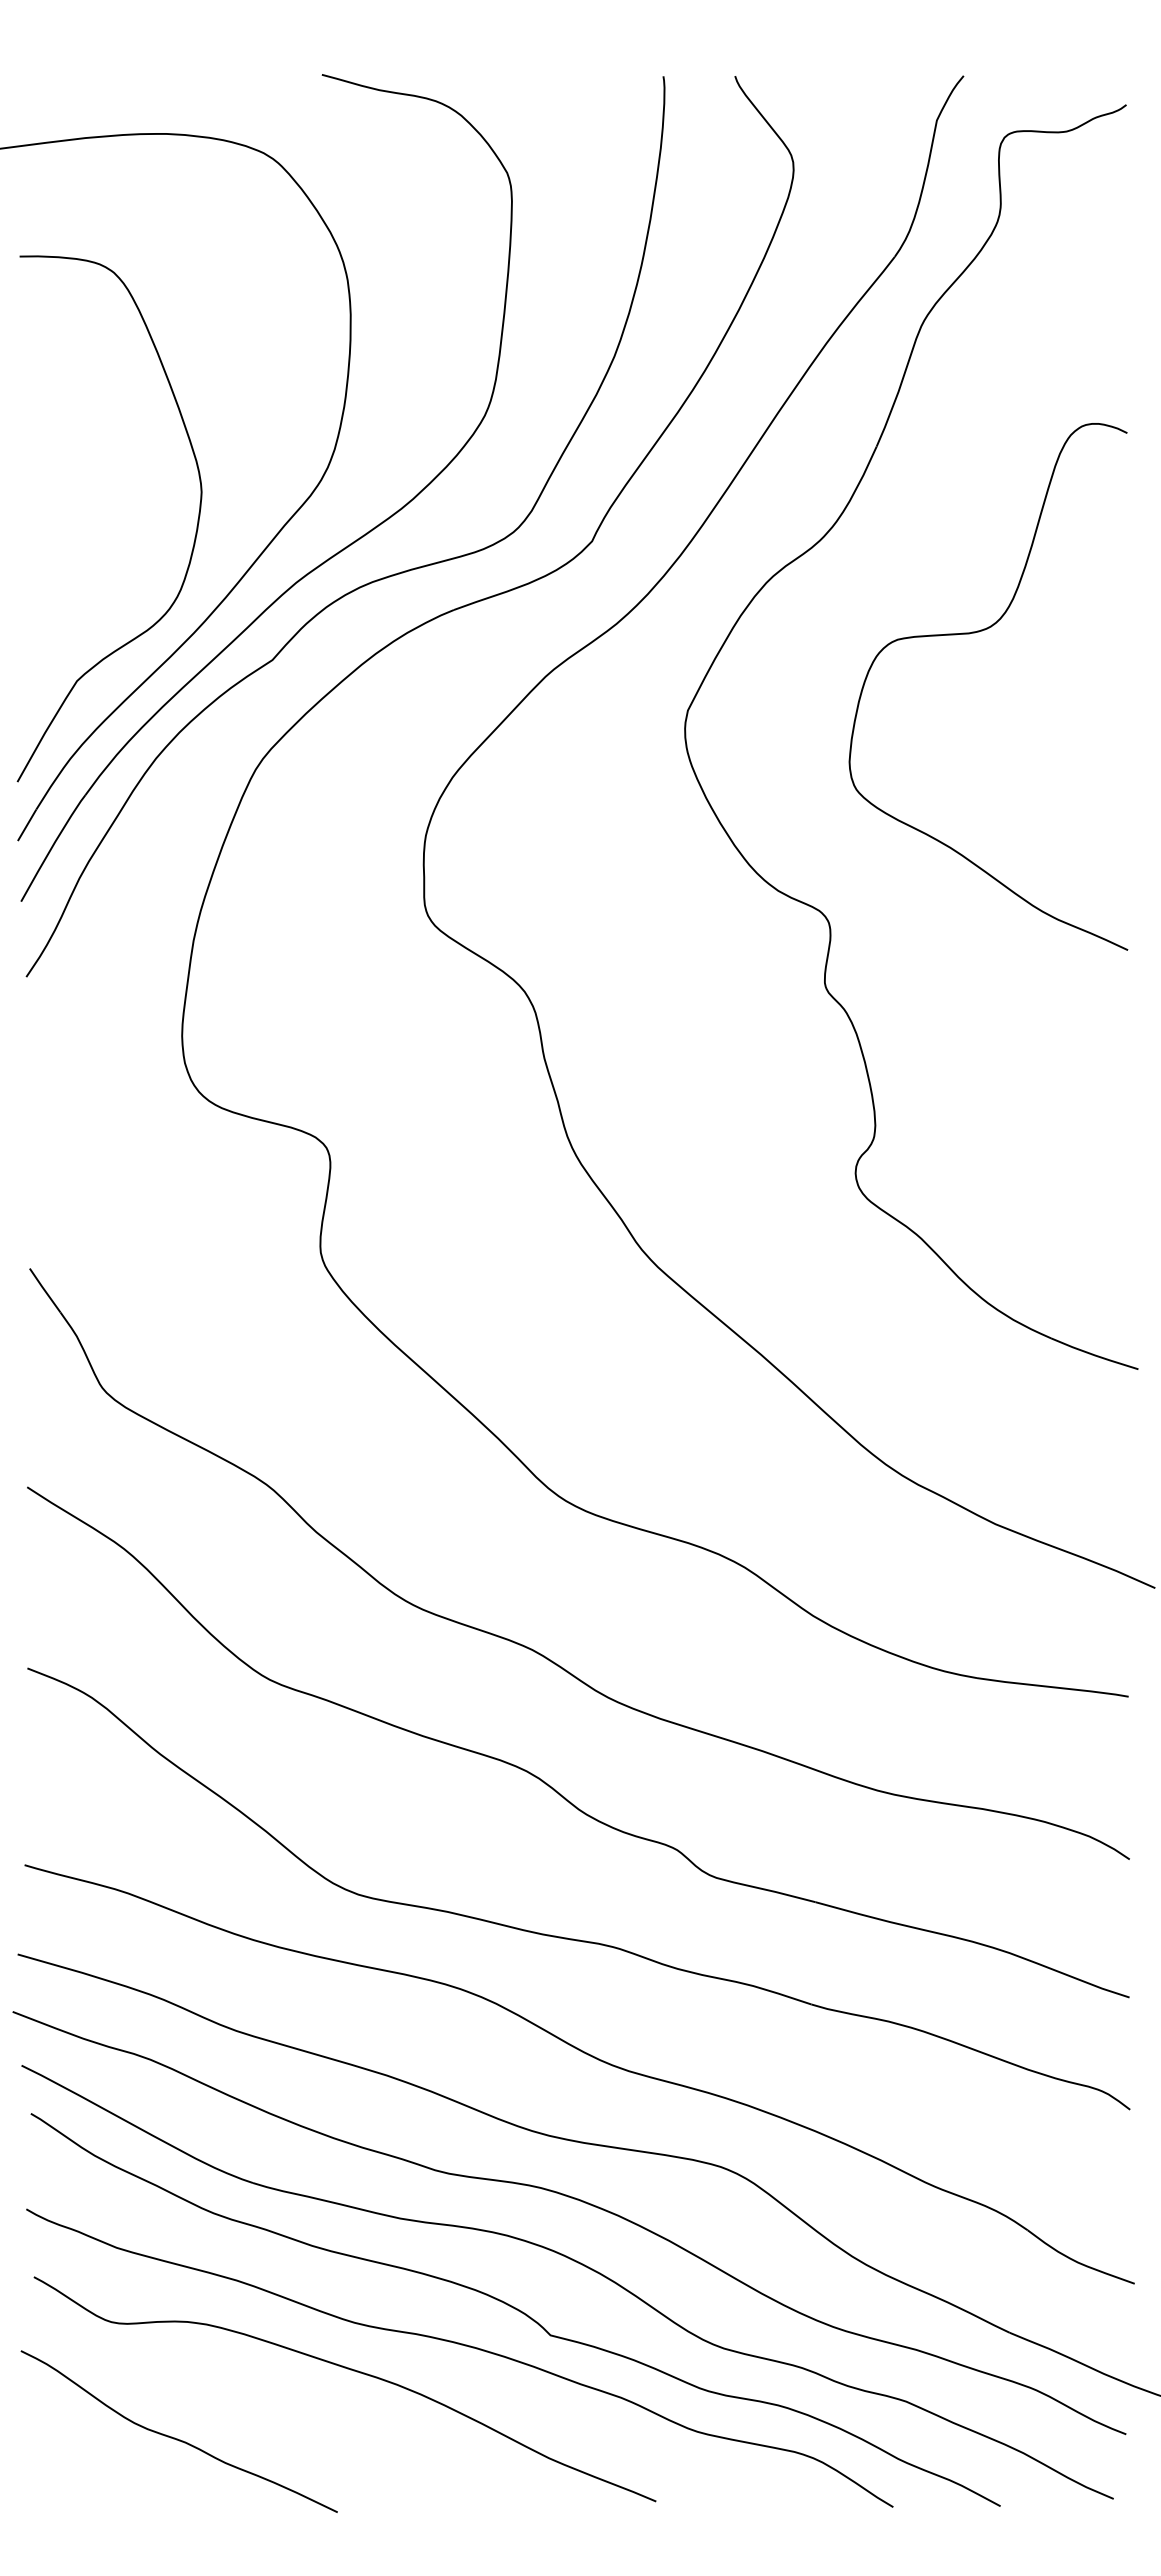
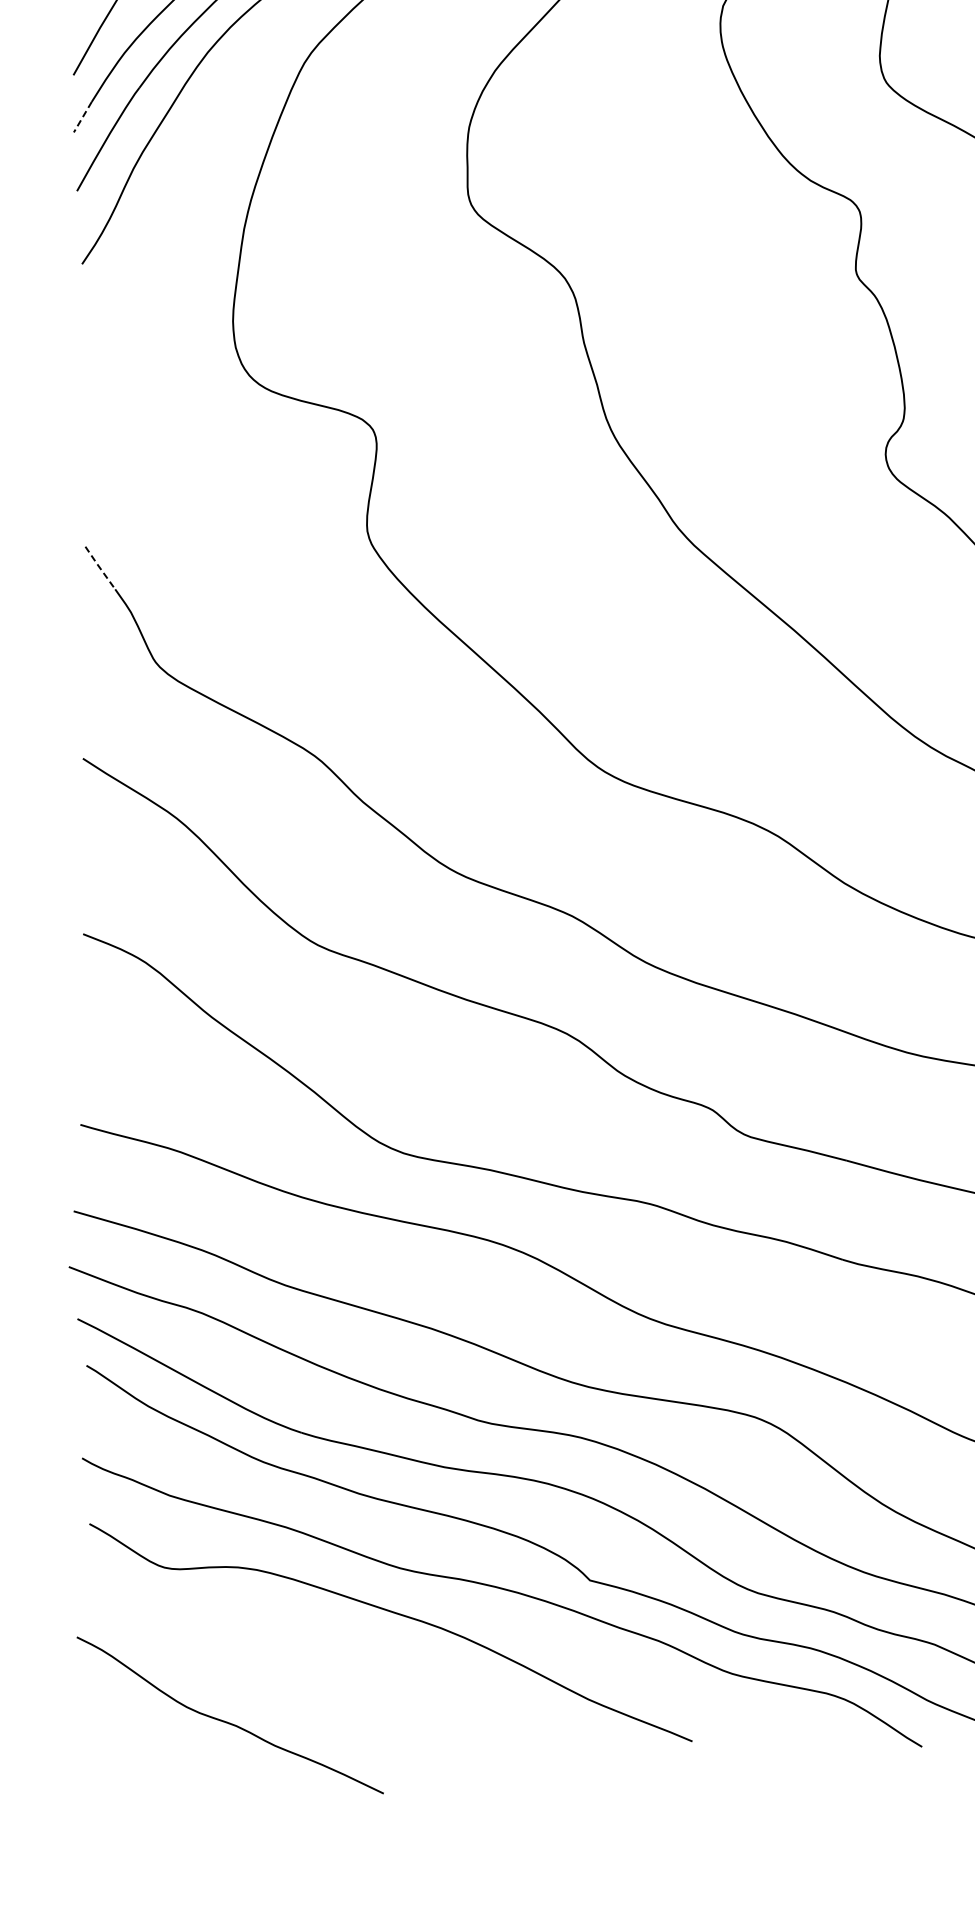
line: (26, 825) -> (82, 117), solid -> dashed
line: (45, 1290) -> (100, 567), solid -> dashed
curve: (177, 2438) -> (228, 1722), moved

